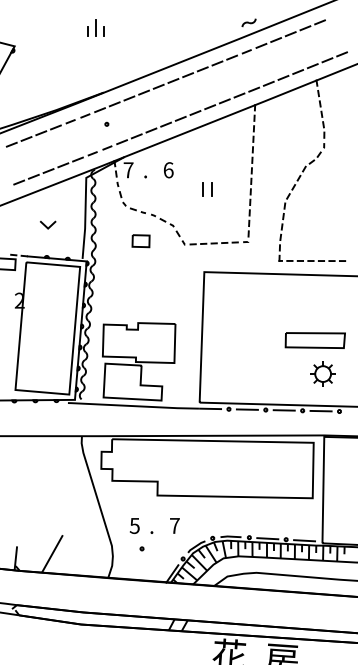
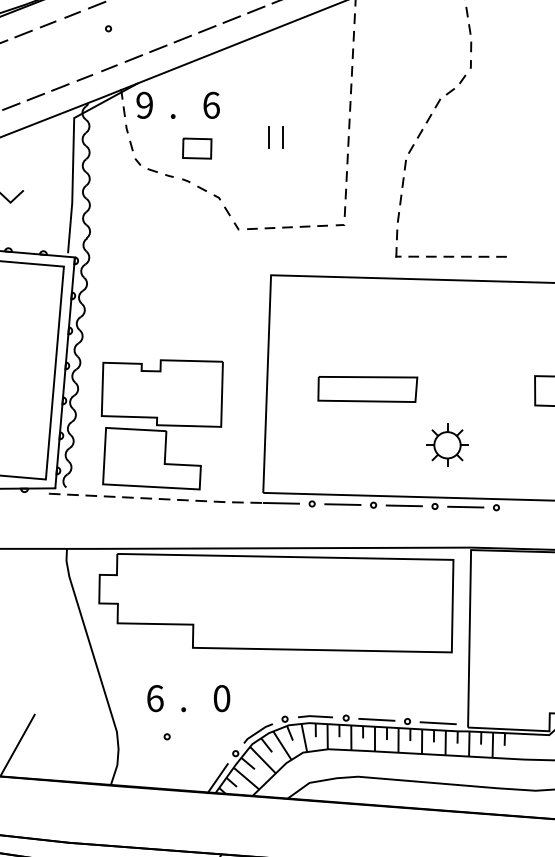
text: (128, 170) -> (144, 105), 7 -> 9
part: (140, 241) -> (196, 149), moved
part: (314, 340) -> (366, 389), moved
part: (322, 373) -> (446, 444), moved
line: (132, 406) -> (151, 499), solid -> dashed
text: (134, 525) -> (154, 697), 5 -> 6
text: (174, 525) -> (221, 697), 7 -> 0

